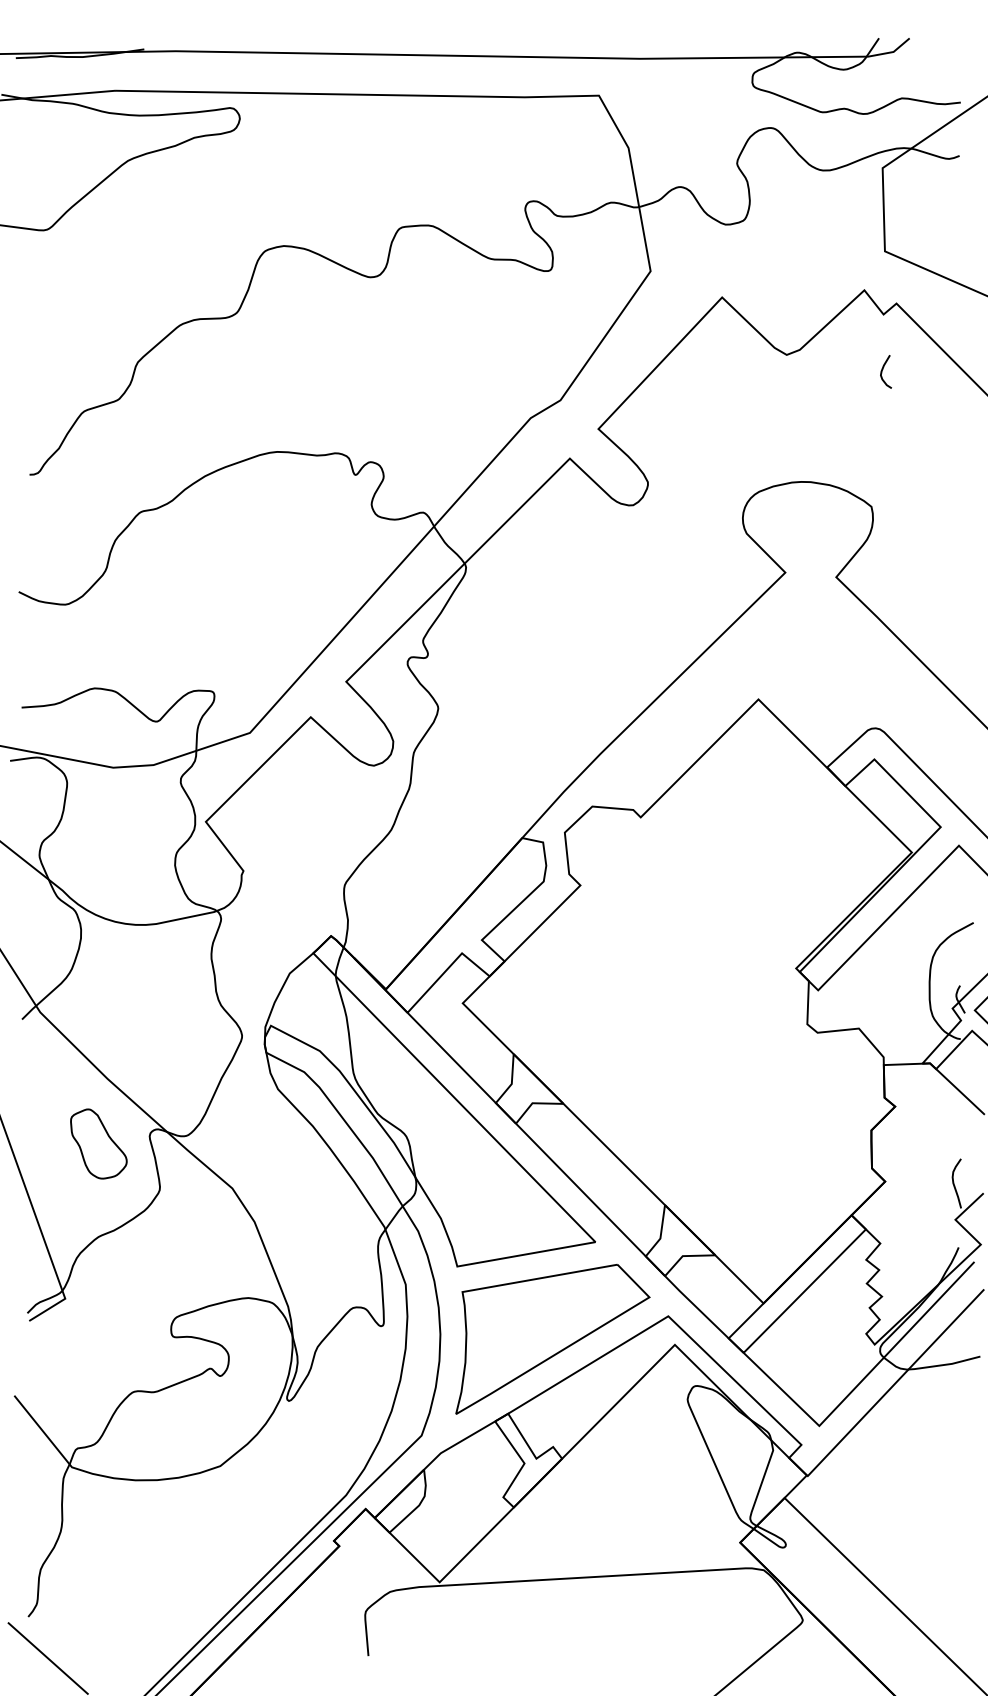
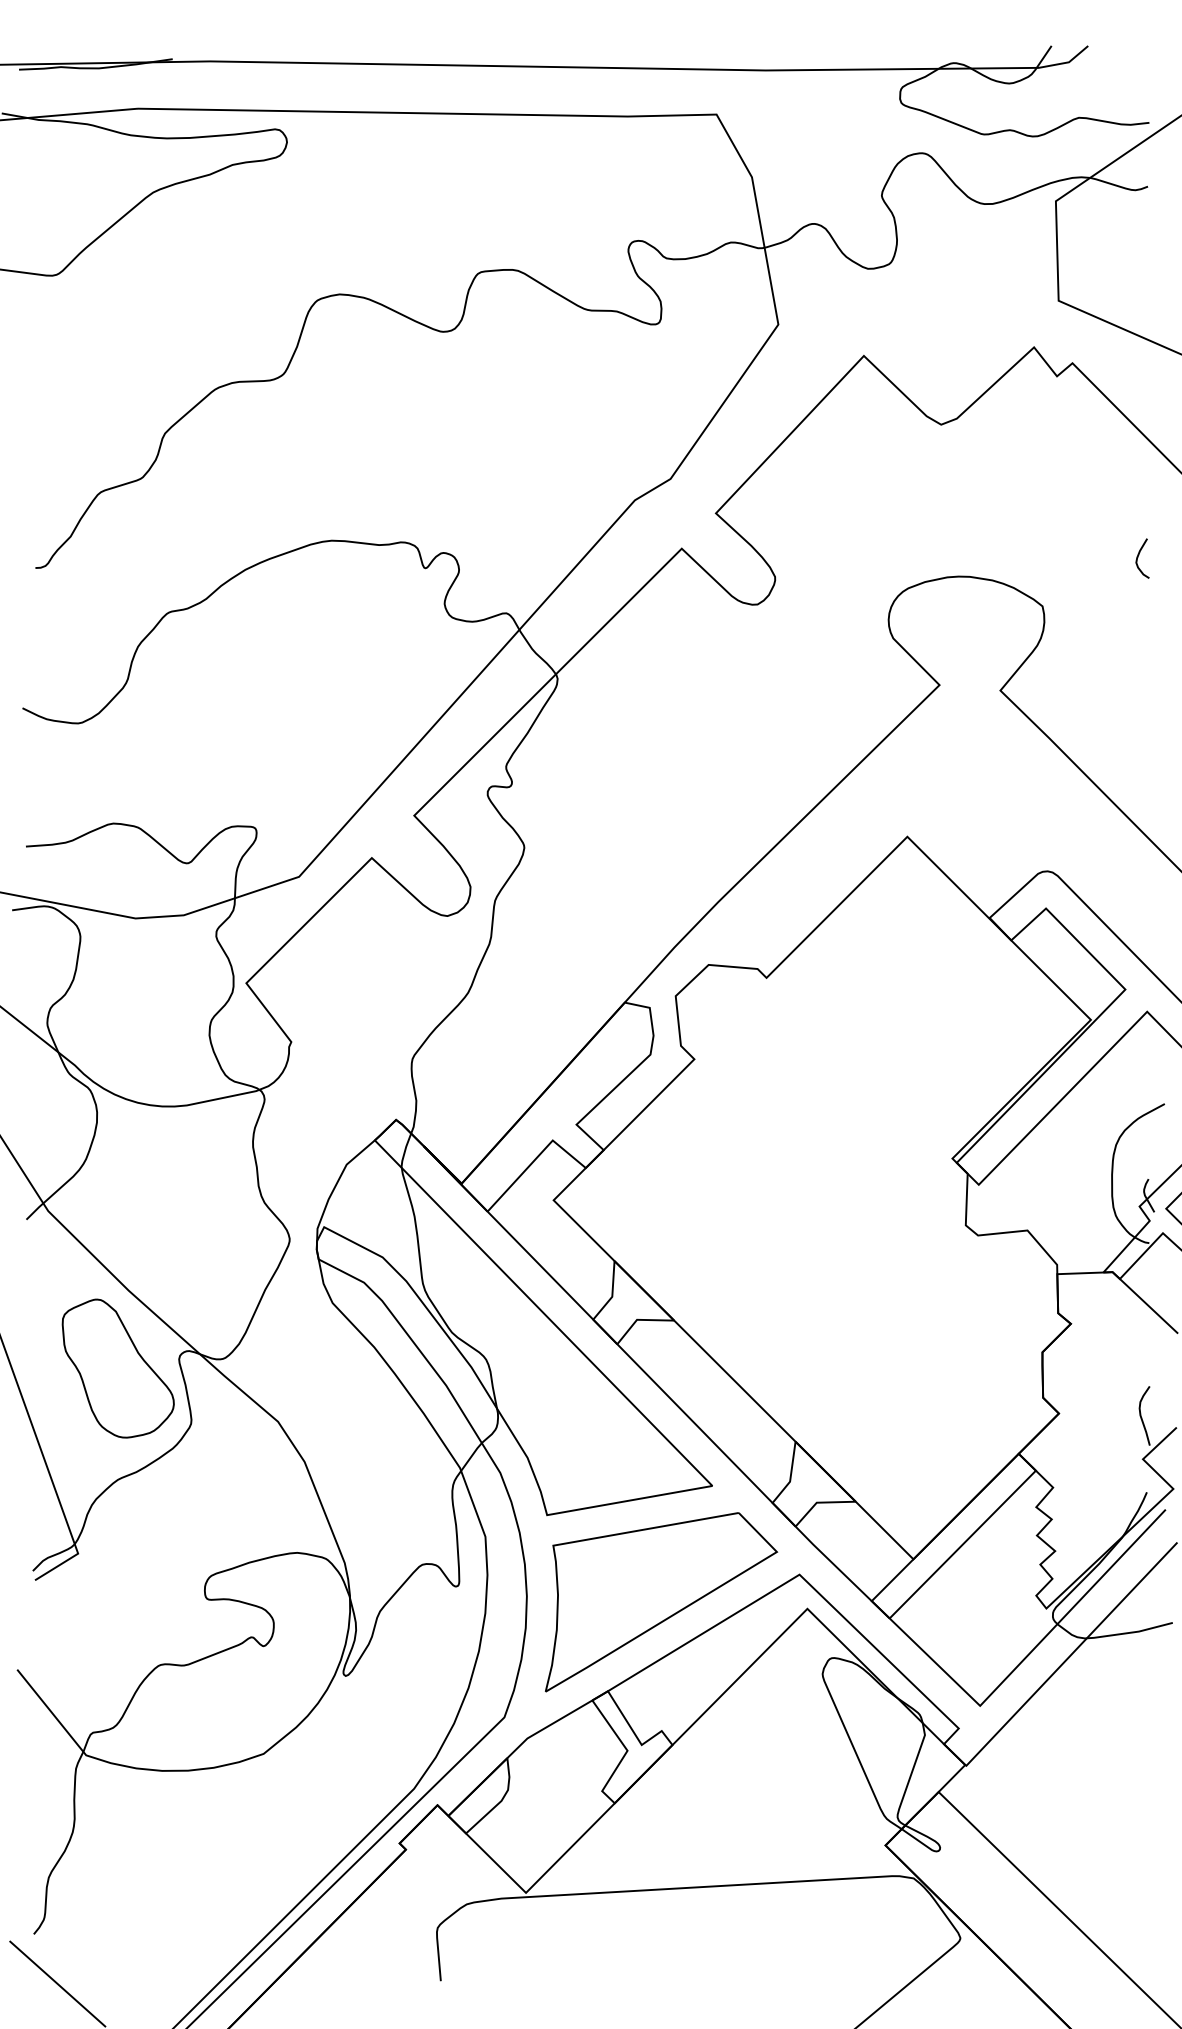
curve: (883, 369) -> (1139, 555), moved
part: (98, 1143) -> (117, 1367), size x1.67

